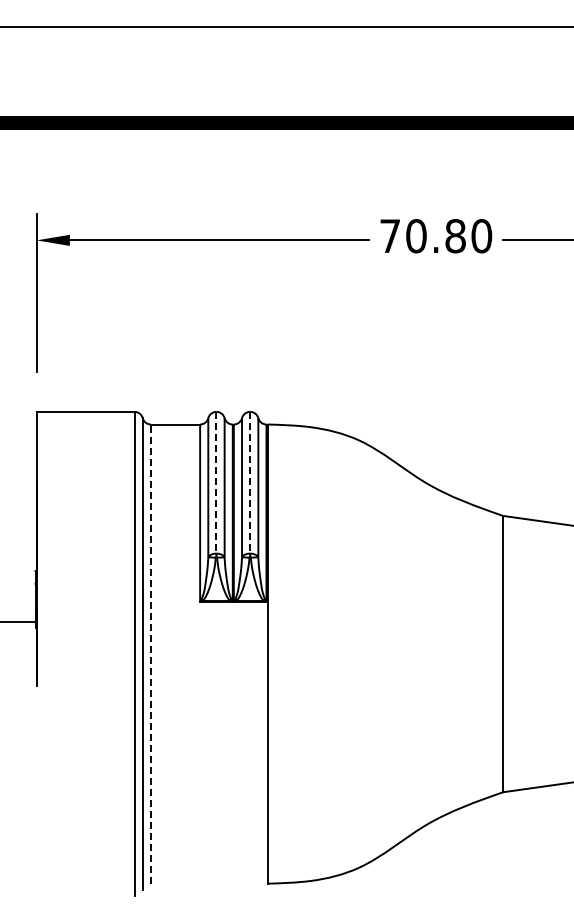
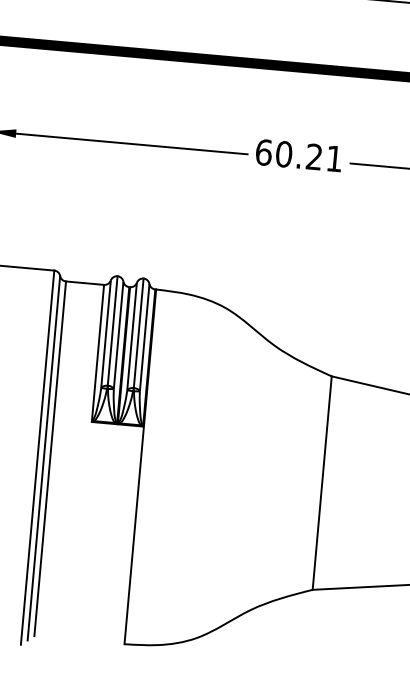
text: (436, 236) -> (299, 155), 70.80 -> 60.21
line: (216, 482) -> (112, 330), dashed -> solid
line: (250, 482) -> (138, 333), dashed -> solid
line: (150, 654) -> (49, 459), dashed -> solid

